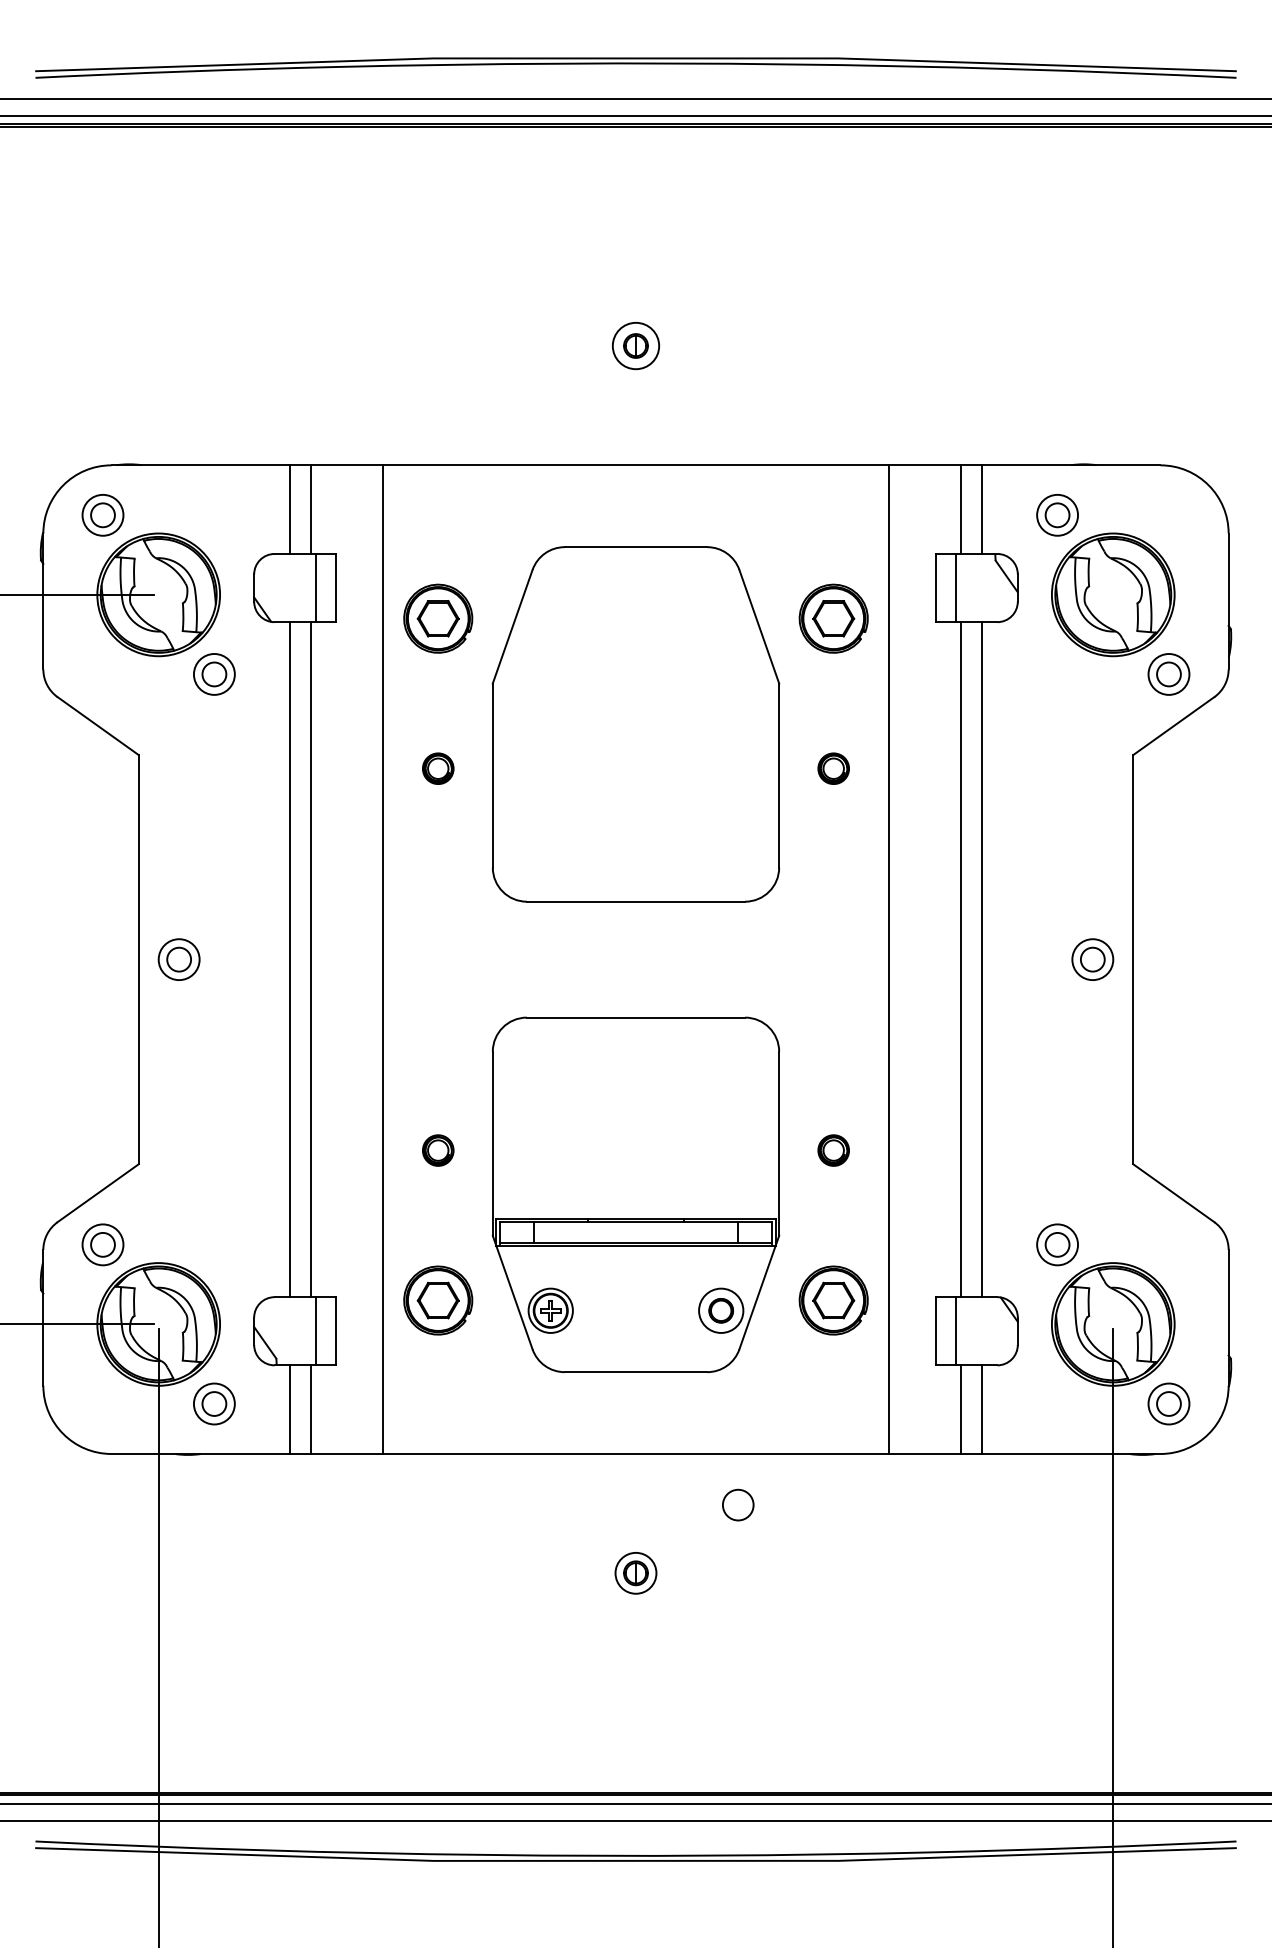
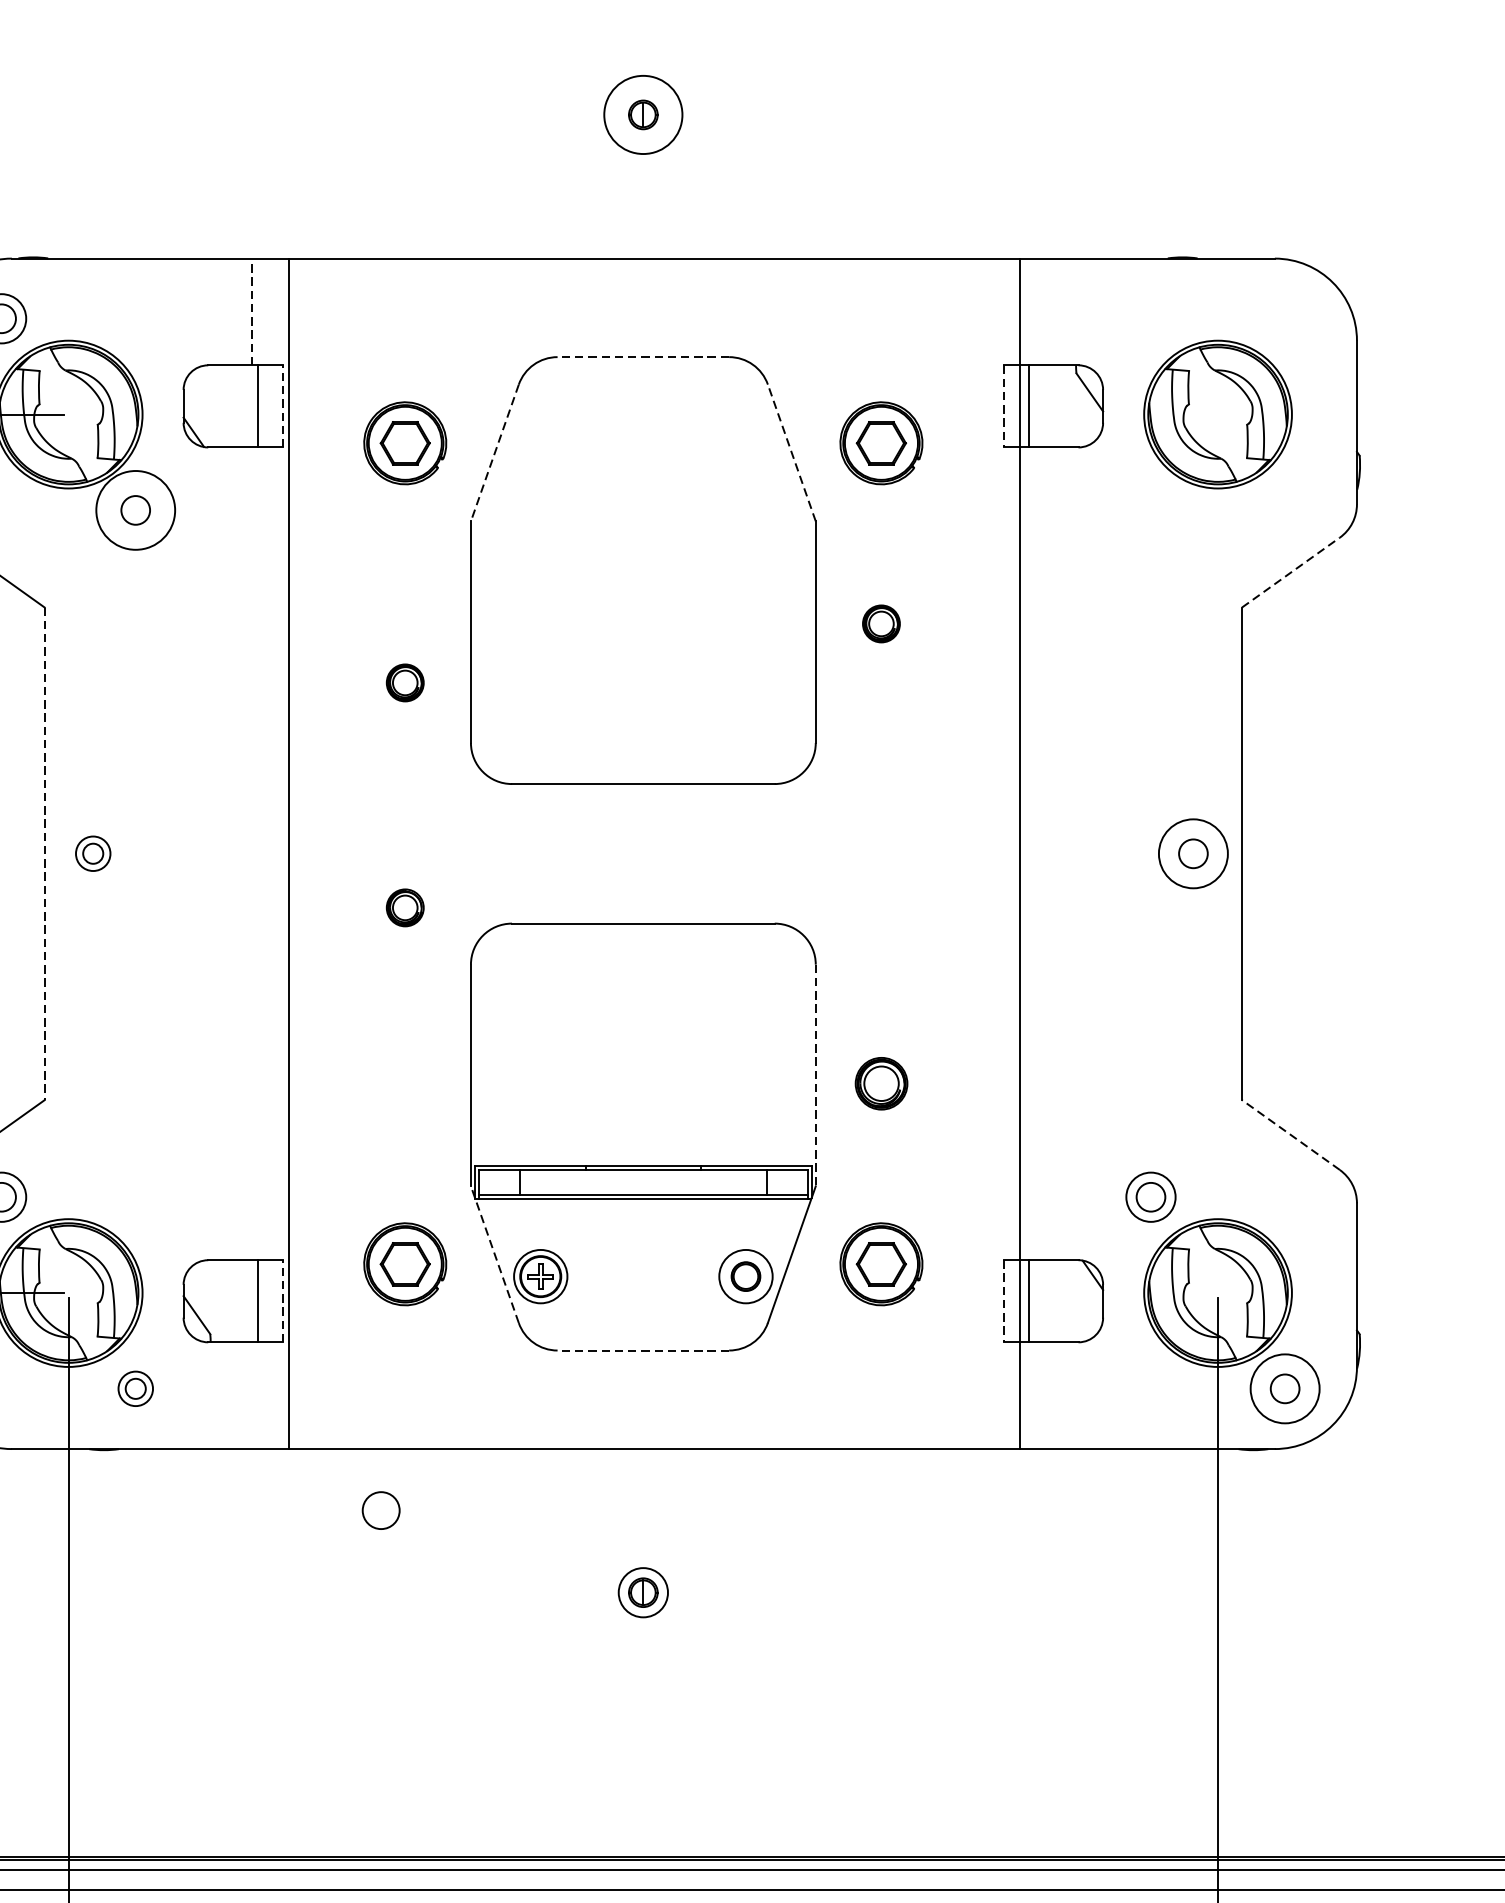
circle: (635, 345) -> (642, 114), size x1.4
line: (289, 509) -> (226, 311), removed
line: (310, 509) -> (251, 311), solid -> dashed
line: (961, 509) -> (1035, 311), removed
line: (982, 509) -> (1060, 311), removed
part: (1057, 515) -> (1150, 319), removed
line: (635, 547) -> (642, 357), solid -> dashed
line: (336, 587) -> (282, 405), solid -> dashed
line: (935, 588) -> (1004, 406), solid -> dashed
line: (759, 626) -> (792, 452), solid -> dashed
line: (512, 627) -> (494, 453), solid -> dashed
circle: (213, 674) -> (134, 510), size x1.6
part: (1168, 674) -> (1284, 510), removed
line: (1173, 726) -> (1290, 573), solid -> dashed
part: (438, 768) -> (405, 682), moved
line: (138, 959) -> (44, 853), solid -> dashed
part: (178, 959) -> (92, 853), size x0.7
line: (289, 959) -> (226, 853), removed
line: (310, 959) -> (251, 853), removed
line: (382, 959) -> (288, 853), moved
line: (889, 959) -> (1020, 853), moved
line: (961, 959) -> (1035, 853), removed
line: (982, 959) -> (1060, 853), removed
circle: (1092, 959) -> (1193, 853), size x1.4
line: (779, 1144) -> (816, 1076), solid -> dashed
part: (438, 1150) -> (405, 907), moved
part: (833, 1150) -> (881, 1083), size x1.4
line: (1173, 1193) -> (1290, 1135), solid -> dashed
line: (512, 1292) -> (494, 1254), solid -> dashed
line: (336, 1330) -> (282, 1300), solid -> dashed
line: (935, 1331) -> (1004, 1301), solid -> dashed
line: (635, 1372) -> (642, 1350), solid -> dashed
part: (214, 1403) -> (135, 1388), size x0.7
circle: (1168, 1403) -> (1284, 1388), size x1.4
line: (289, 1409) -> (226, 1395), removed
line: (310, 1409) -> (251, 1395), removed
line: (961, 1409) -> (1035, 1395), removed
line: (982, 1409) -> (1060, 1395), removed
circle: (738, 1504) -> (381, 1509), moved

